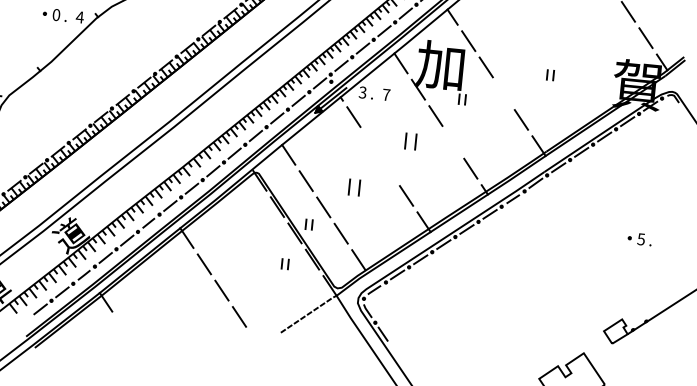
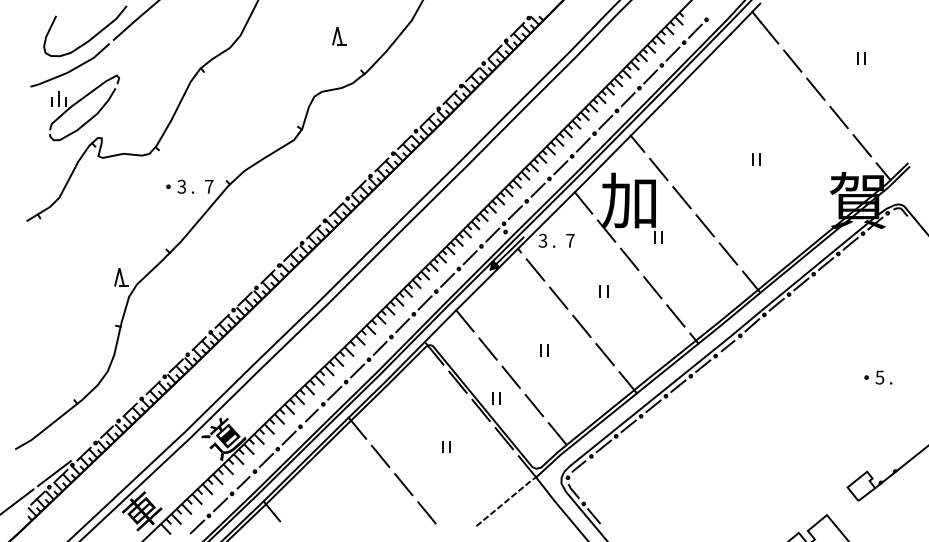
text: (56, 14) -> (181, 186), 0 -> 3
text: (79, 17) -> (208, 186), 4 -> 7
part: (550, 75) -> (756, 159), moved
line: (503, 93) -> (704, 225), added
part: (410, 141) -> (603, 291), size x0.62
line: (371, 142) -> (558, 297), added
line: (453, 142) -> (652, 287), added
line: (388, 168) -> (581, 325), added
part: (354, 187) -> (544, 350), size x0.62
part: (285, 263) -> (446, 446), moved

